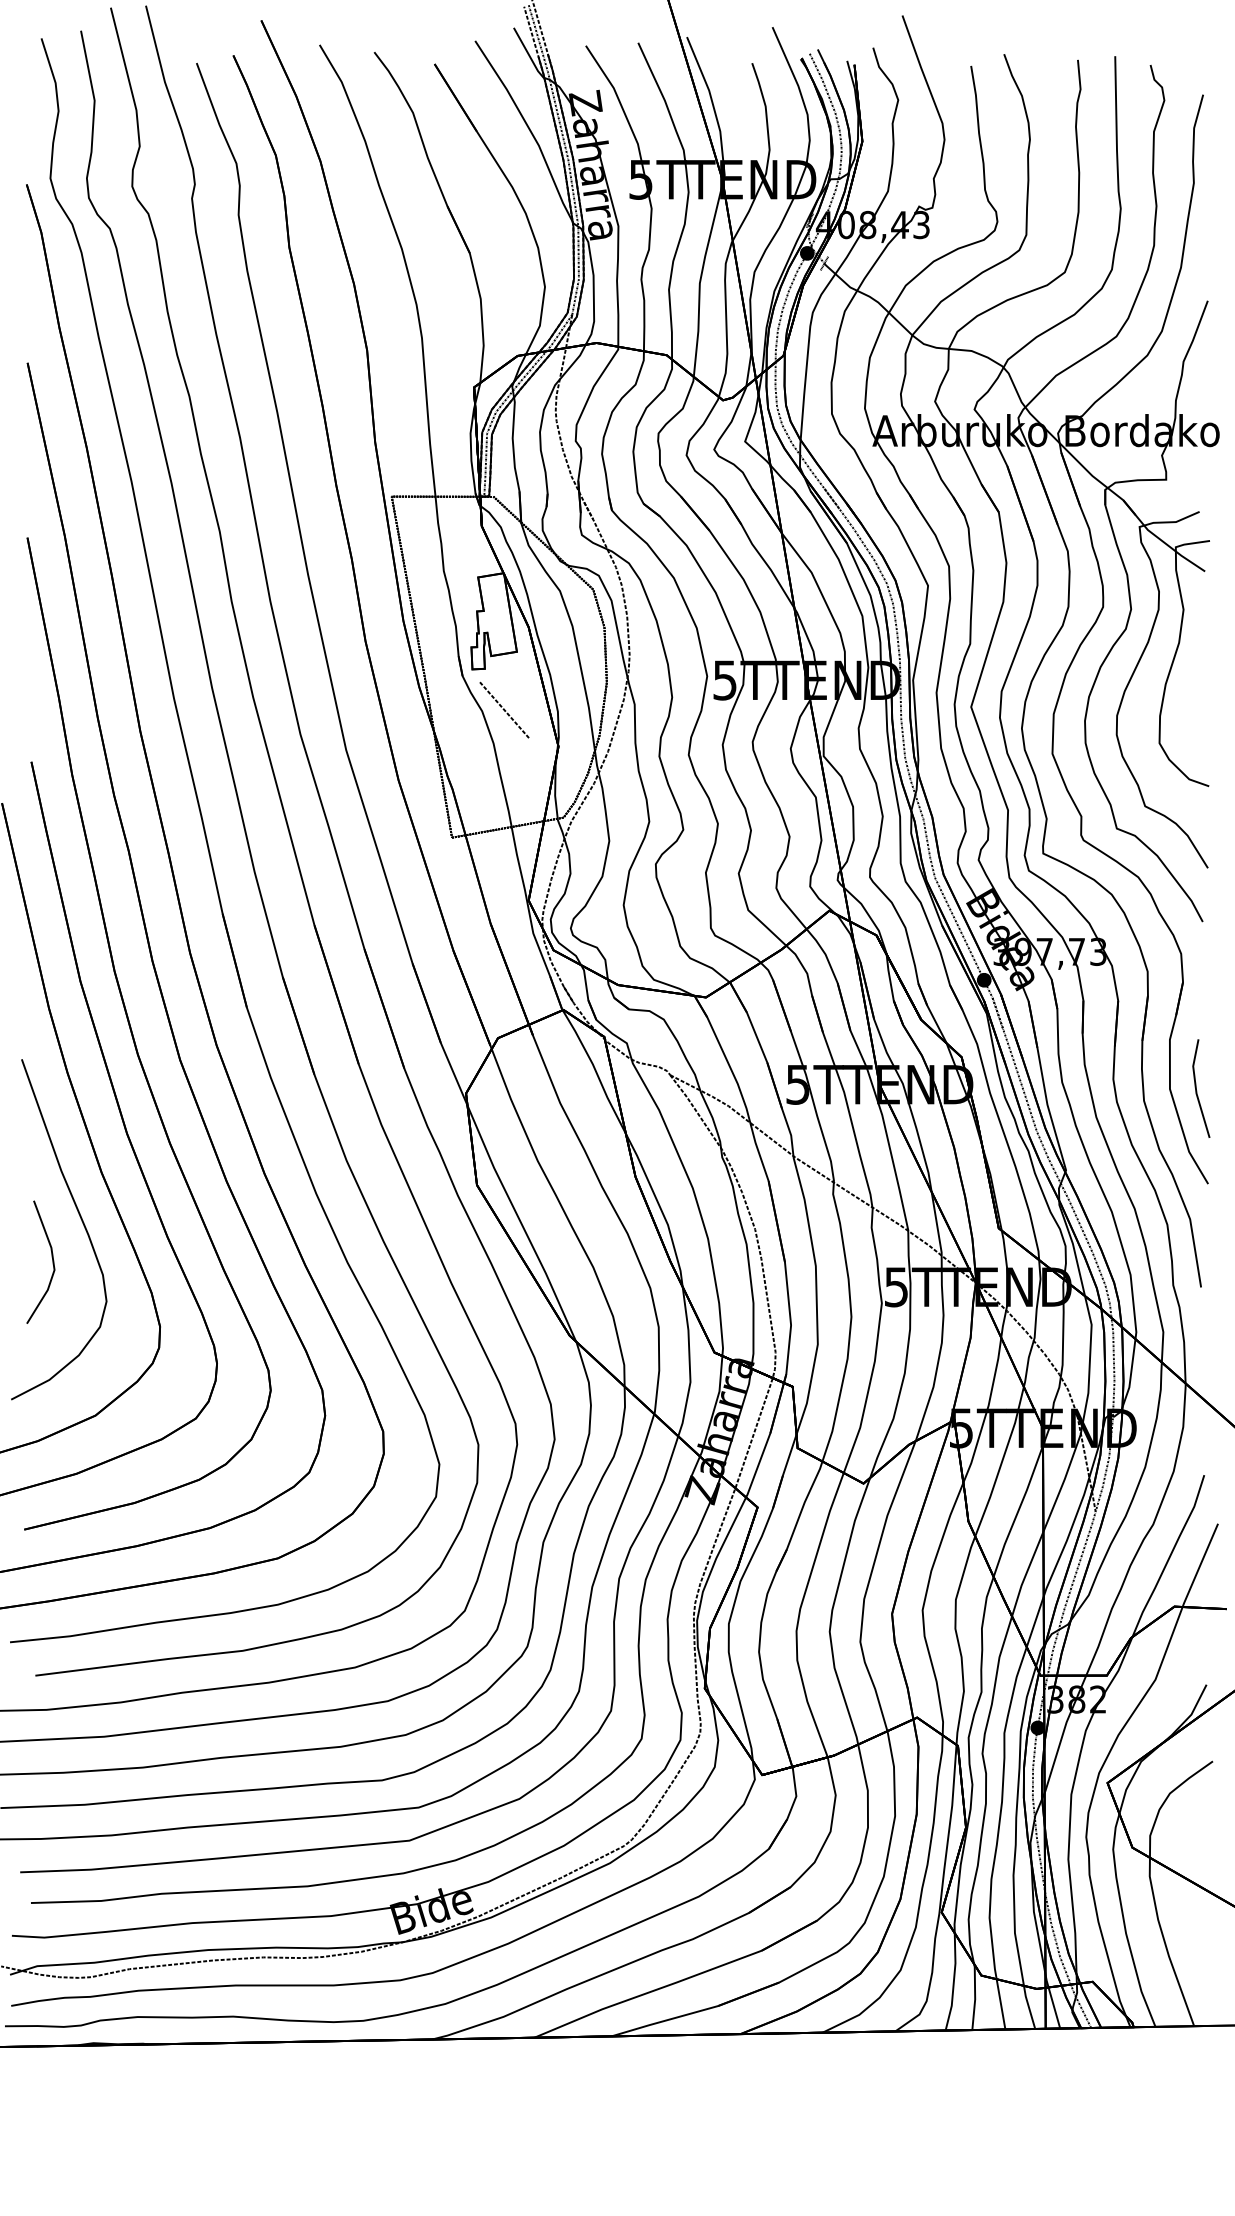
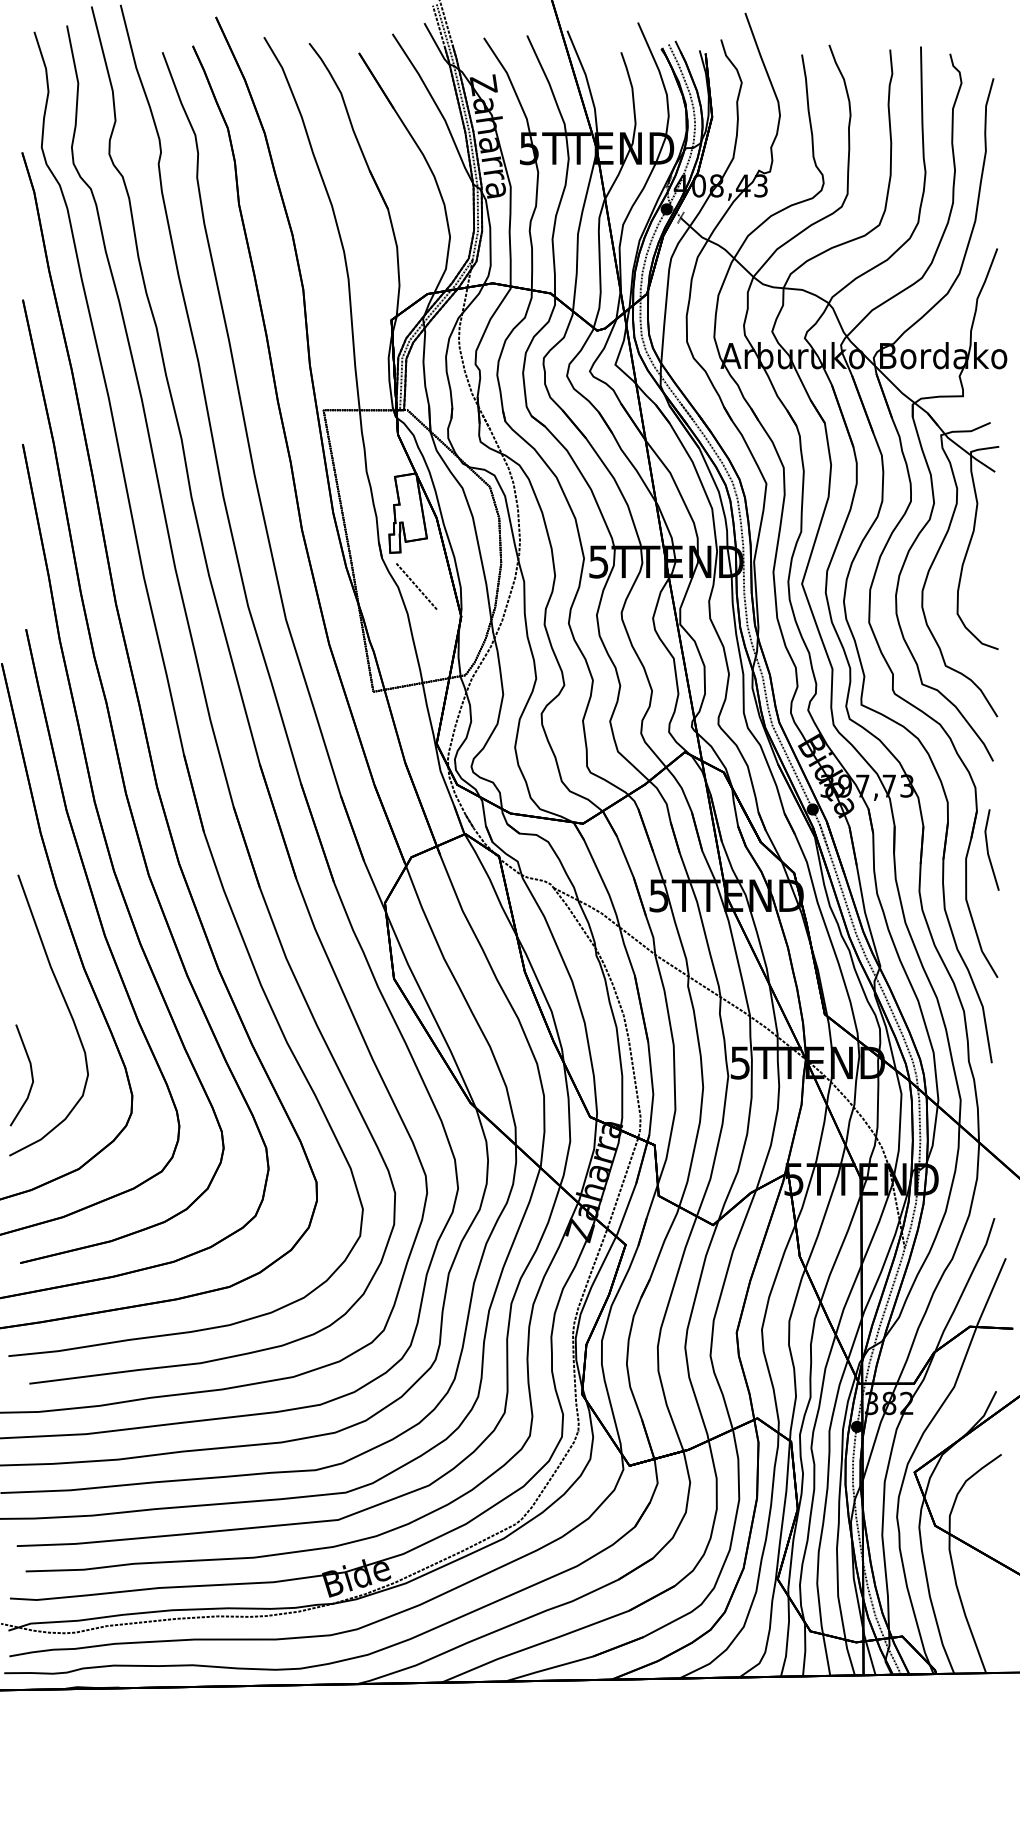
line: (1197, 1088) -> (988, 849), moved
line: (51, 1257) -> (30, 1071), moved

